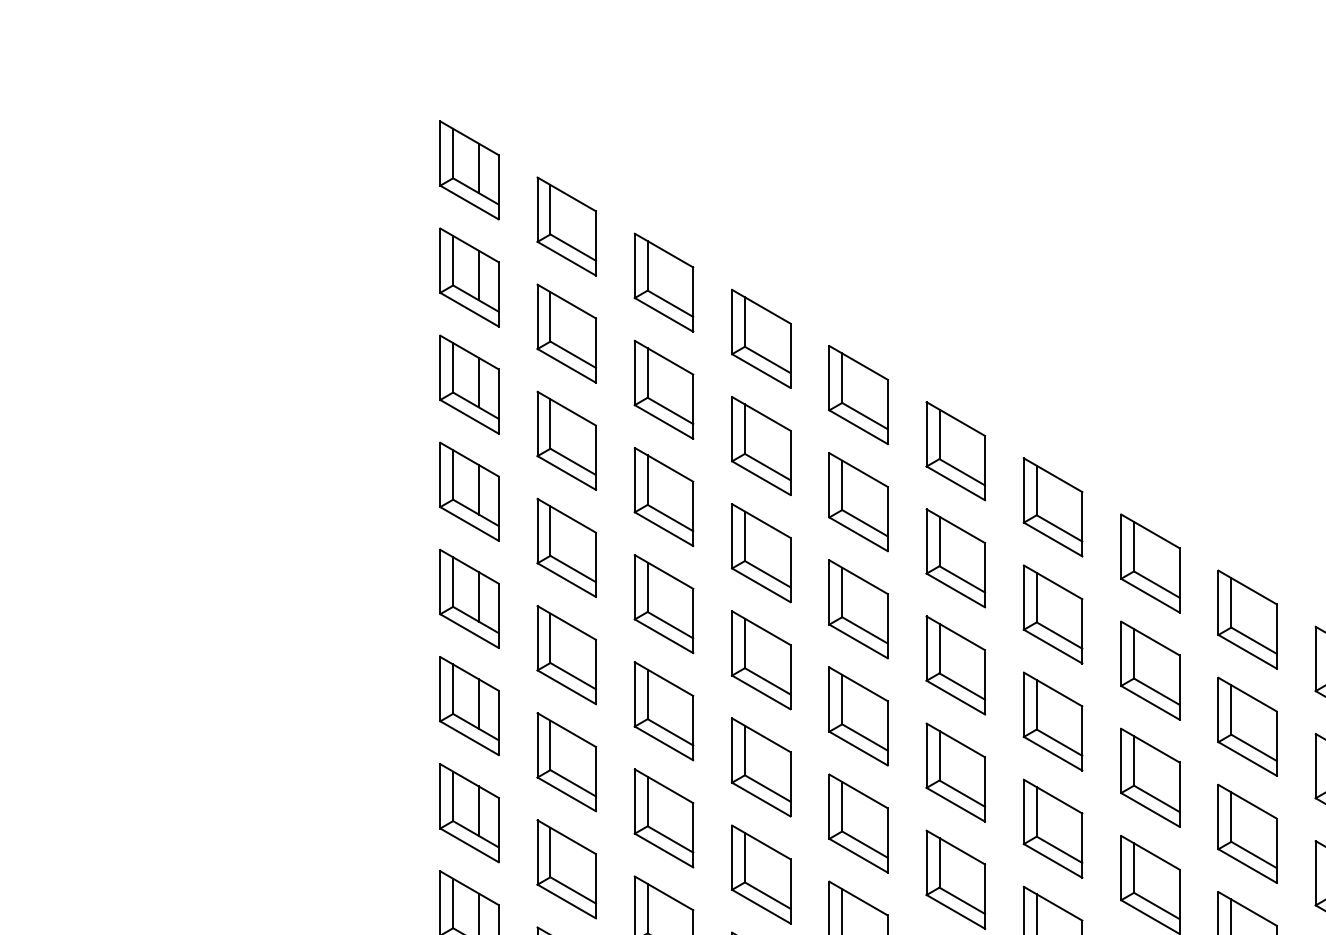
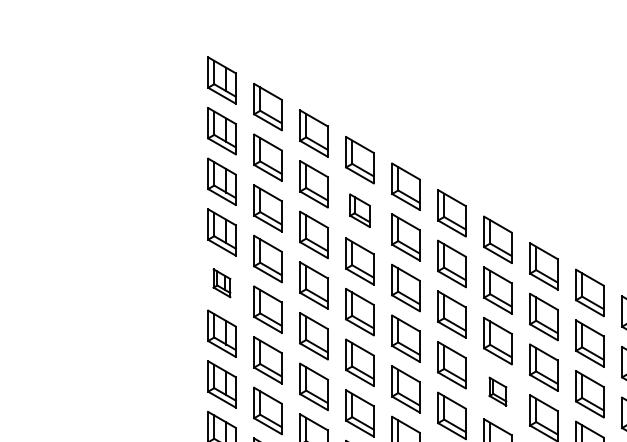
part: (760, 445) -> (359, 210), size x0.7
part: (468, 599) -> (221, 283), size x0.6
part: (1052, 828) -> (497, 391), size x0.6

